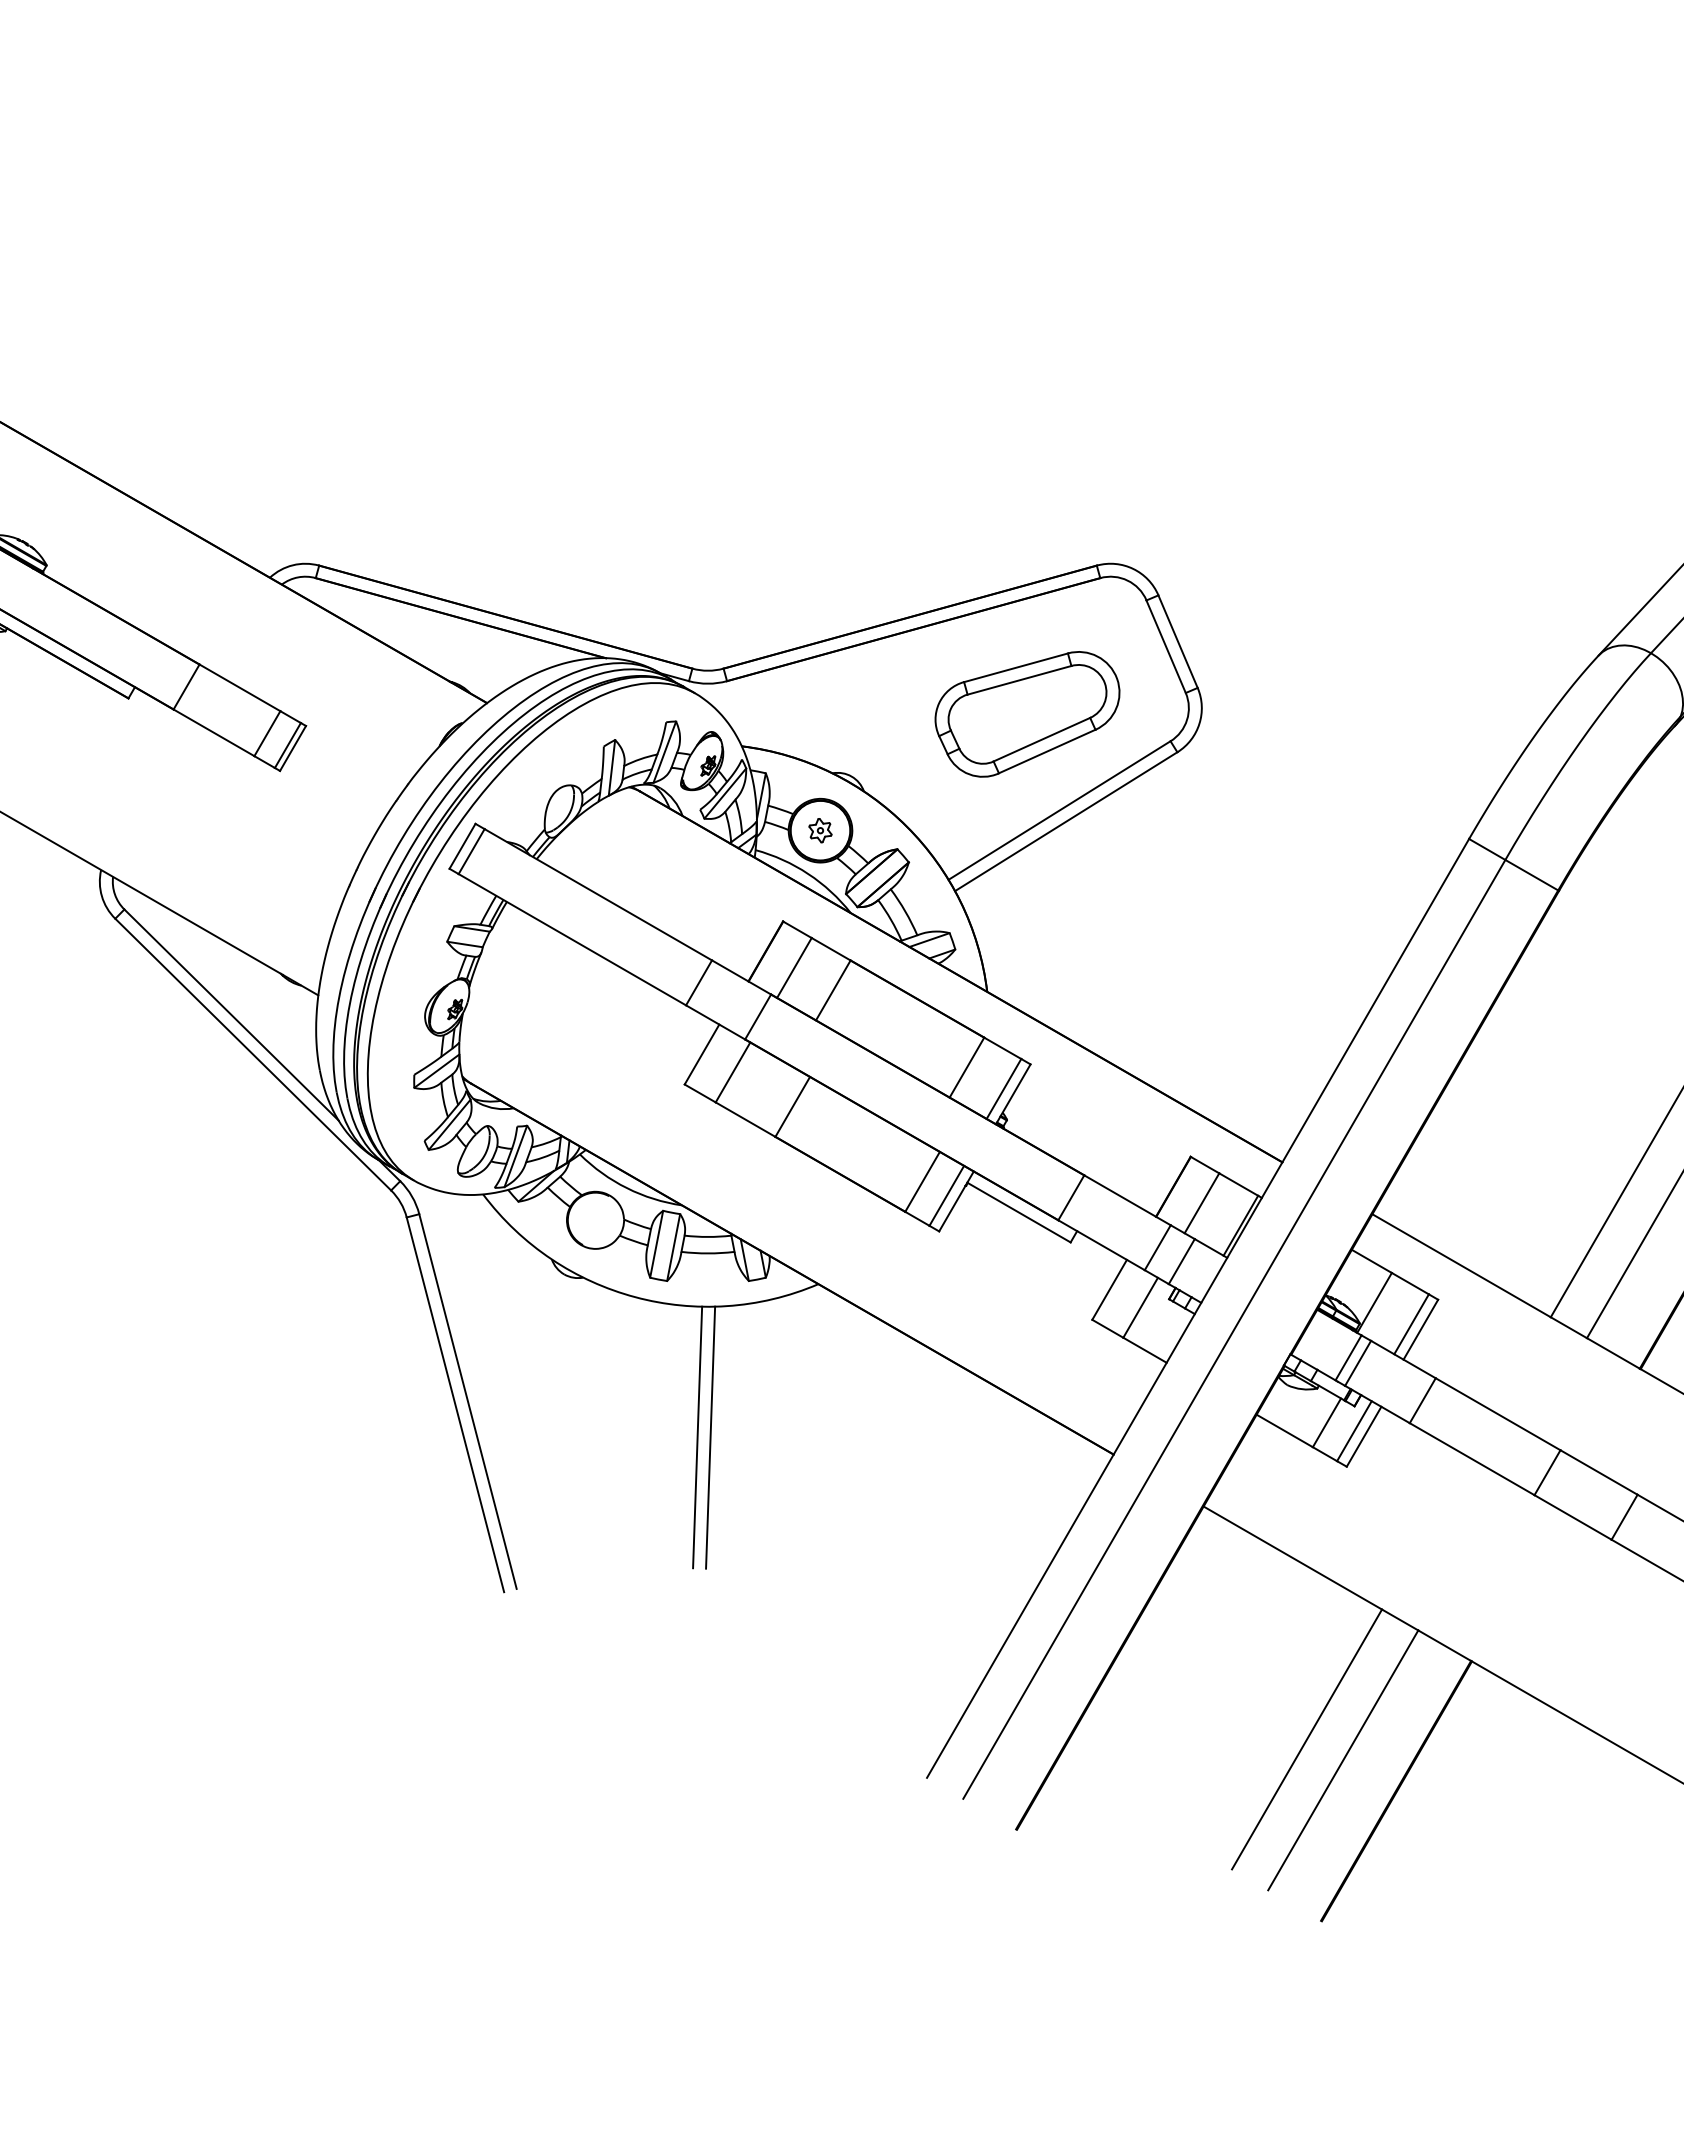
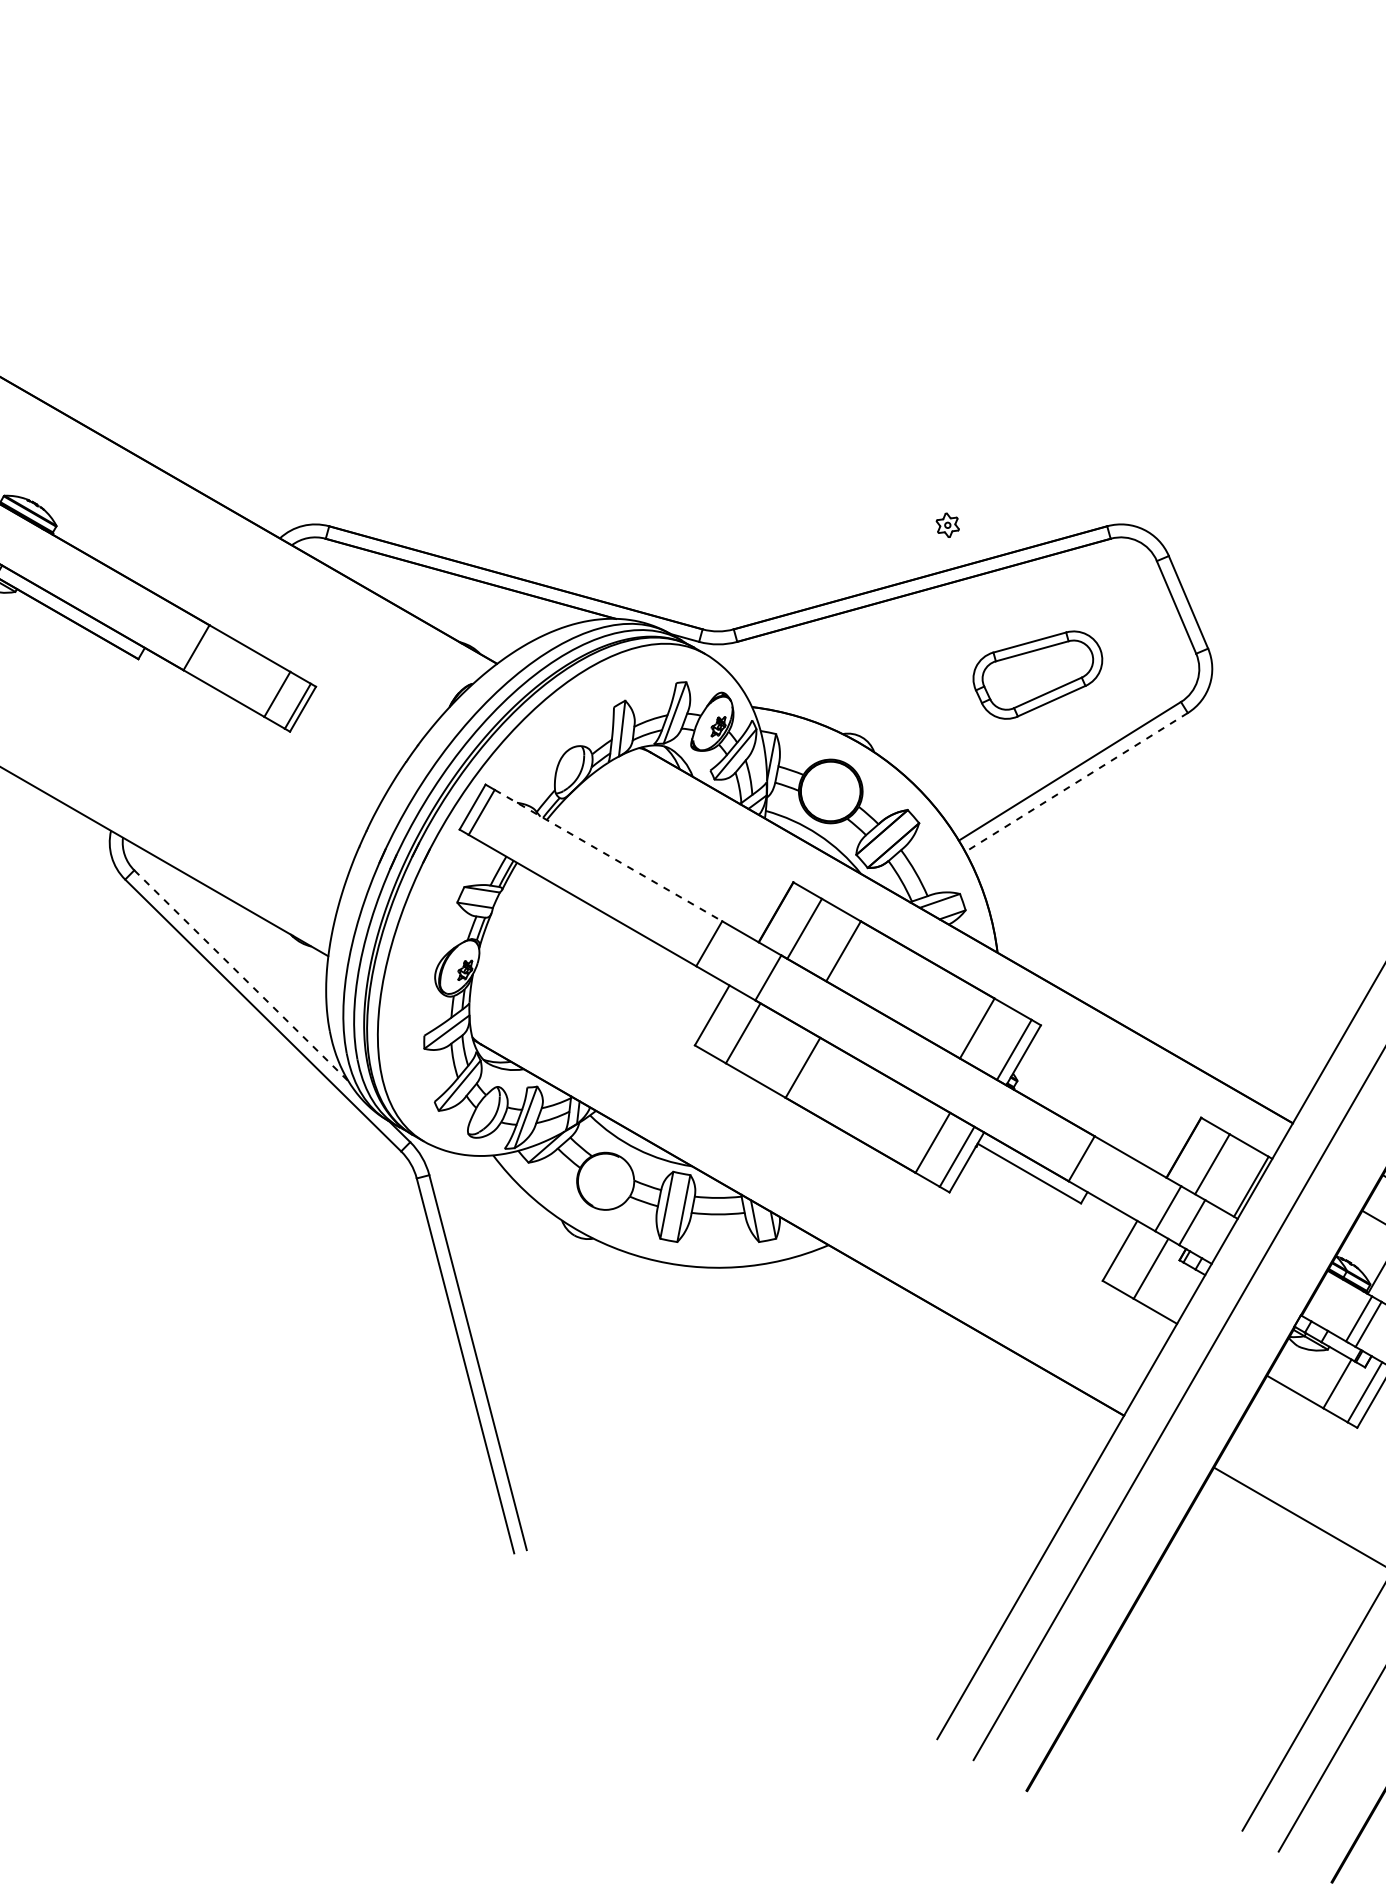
part: (1027, 714) -> (1037, 675), size x0.7
line: (1065, 821) -> (1075, 782), solid -> dashed
part: (820, 830) -> (947, 525), moved
line: (598, 895) -> (608, 856), solid -> dashed
line: (231, 1015) -> (241, 976), solid -> dashed
line: (697, 1437) -> (707, 1398), removed
line: (710, 1437) -> (720, 1398), removed

